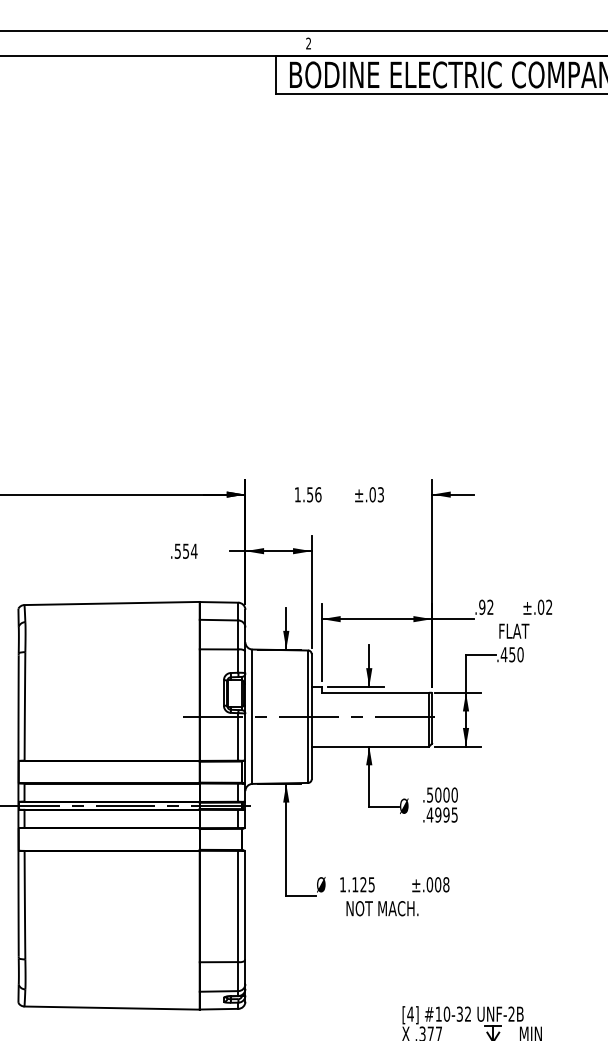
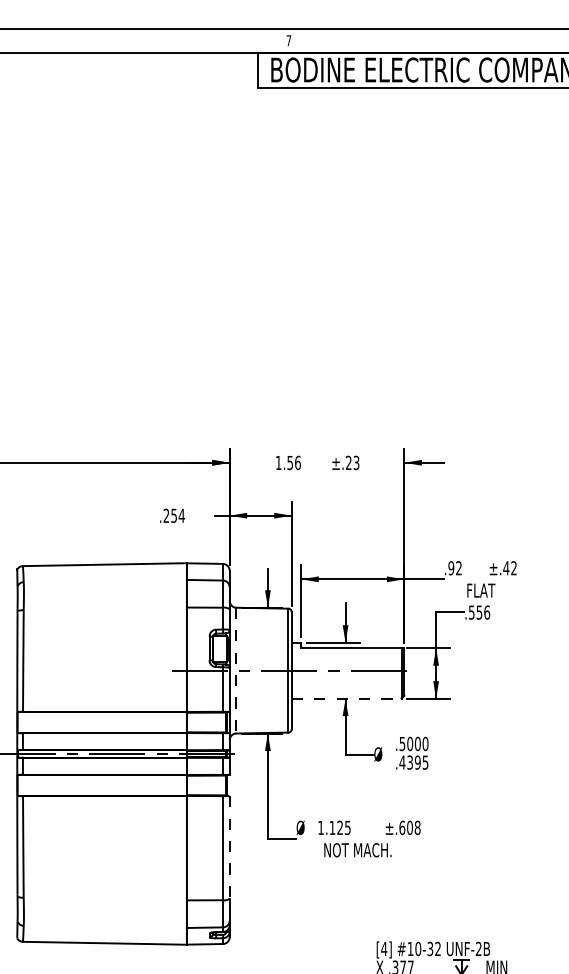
text: (308, 43) -> (288, 40), 2 -> 7
text: (372, 494) -> (348, 462), ±.03 -> ±.23
text: (177, 550) -> (166, 515), .554 -> .254
text: (540, 606) -> (505, 567), ±.02 -> ±.42
text: (511, 654) -> (478, 612), .450 -> .556
line: (252, 717) -> (236, 671), solid -> dashed
line: (370, 746) -> (346, 698), solid -> dashed
text: (438, 814) -> (410, 762), .4995 -> .4395
text: (429, 884) -> (401, 827), ±.008 -> ±.608
line: (245, 905) -> (229, 847), solid -> dashed

